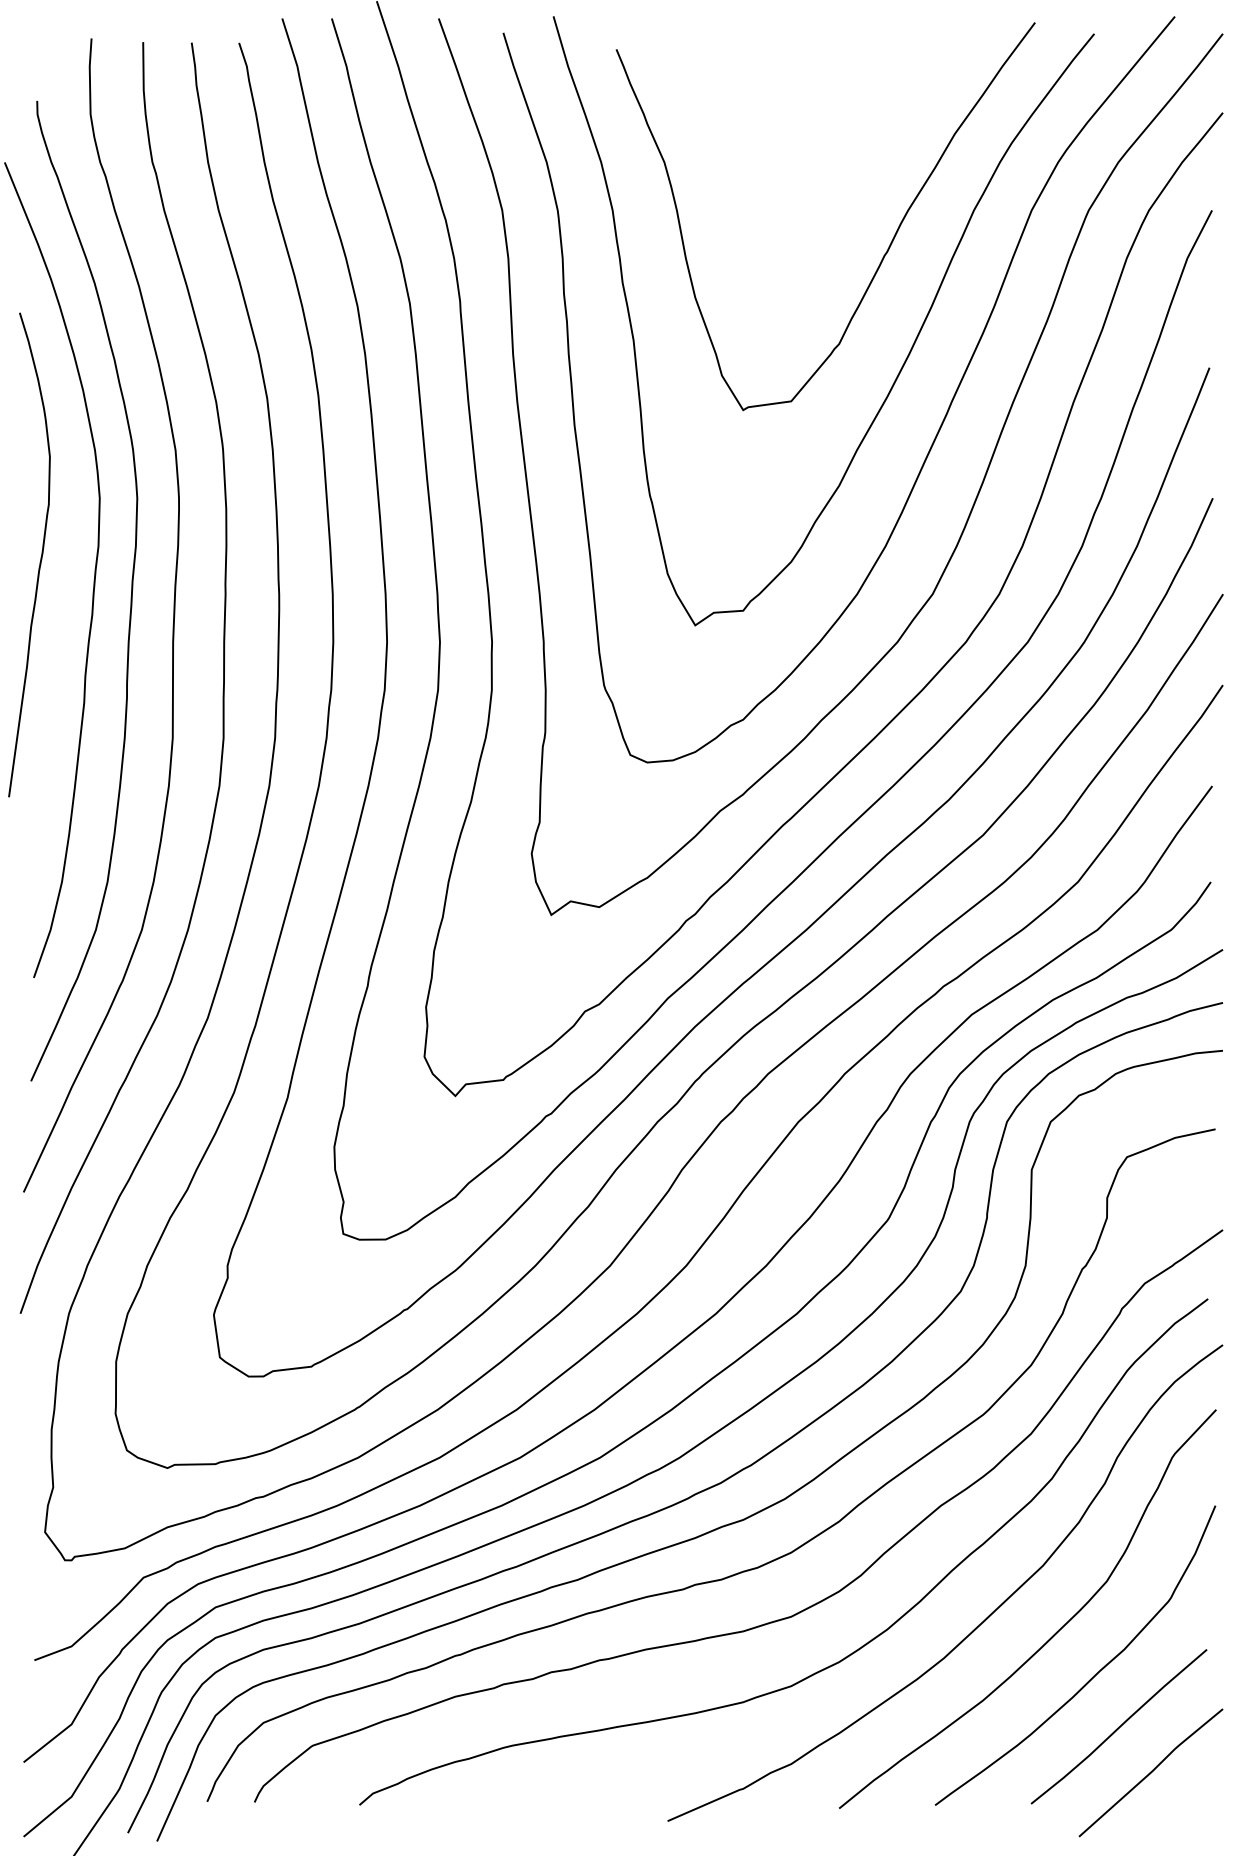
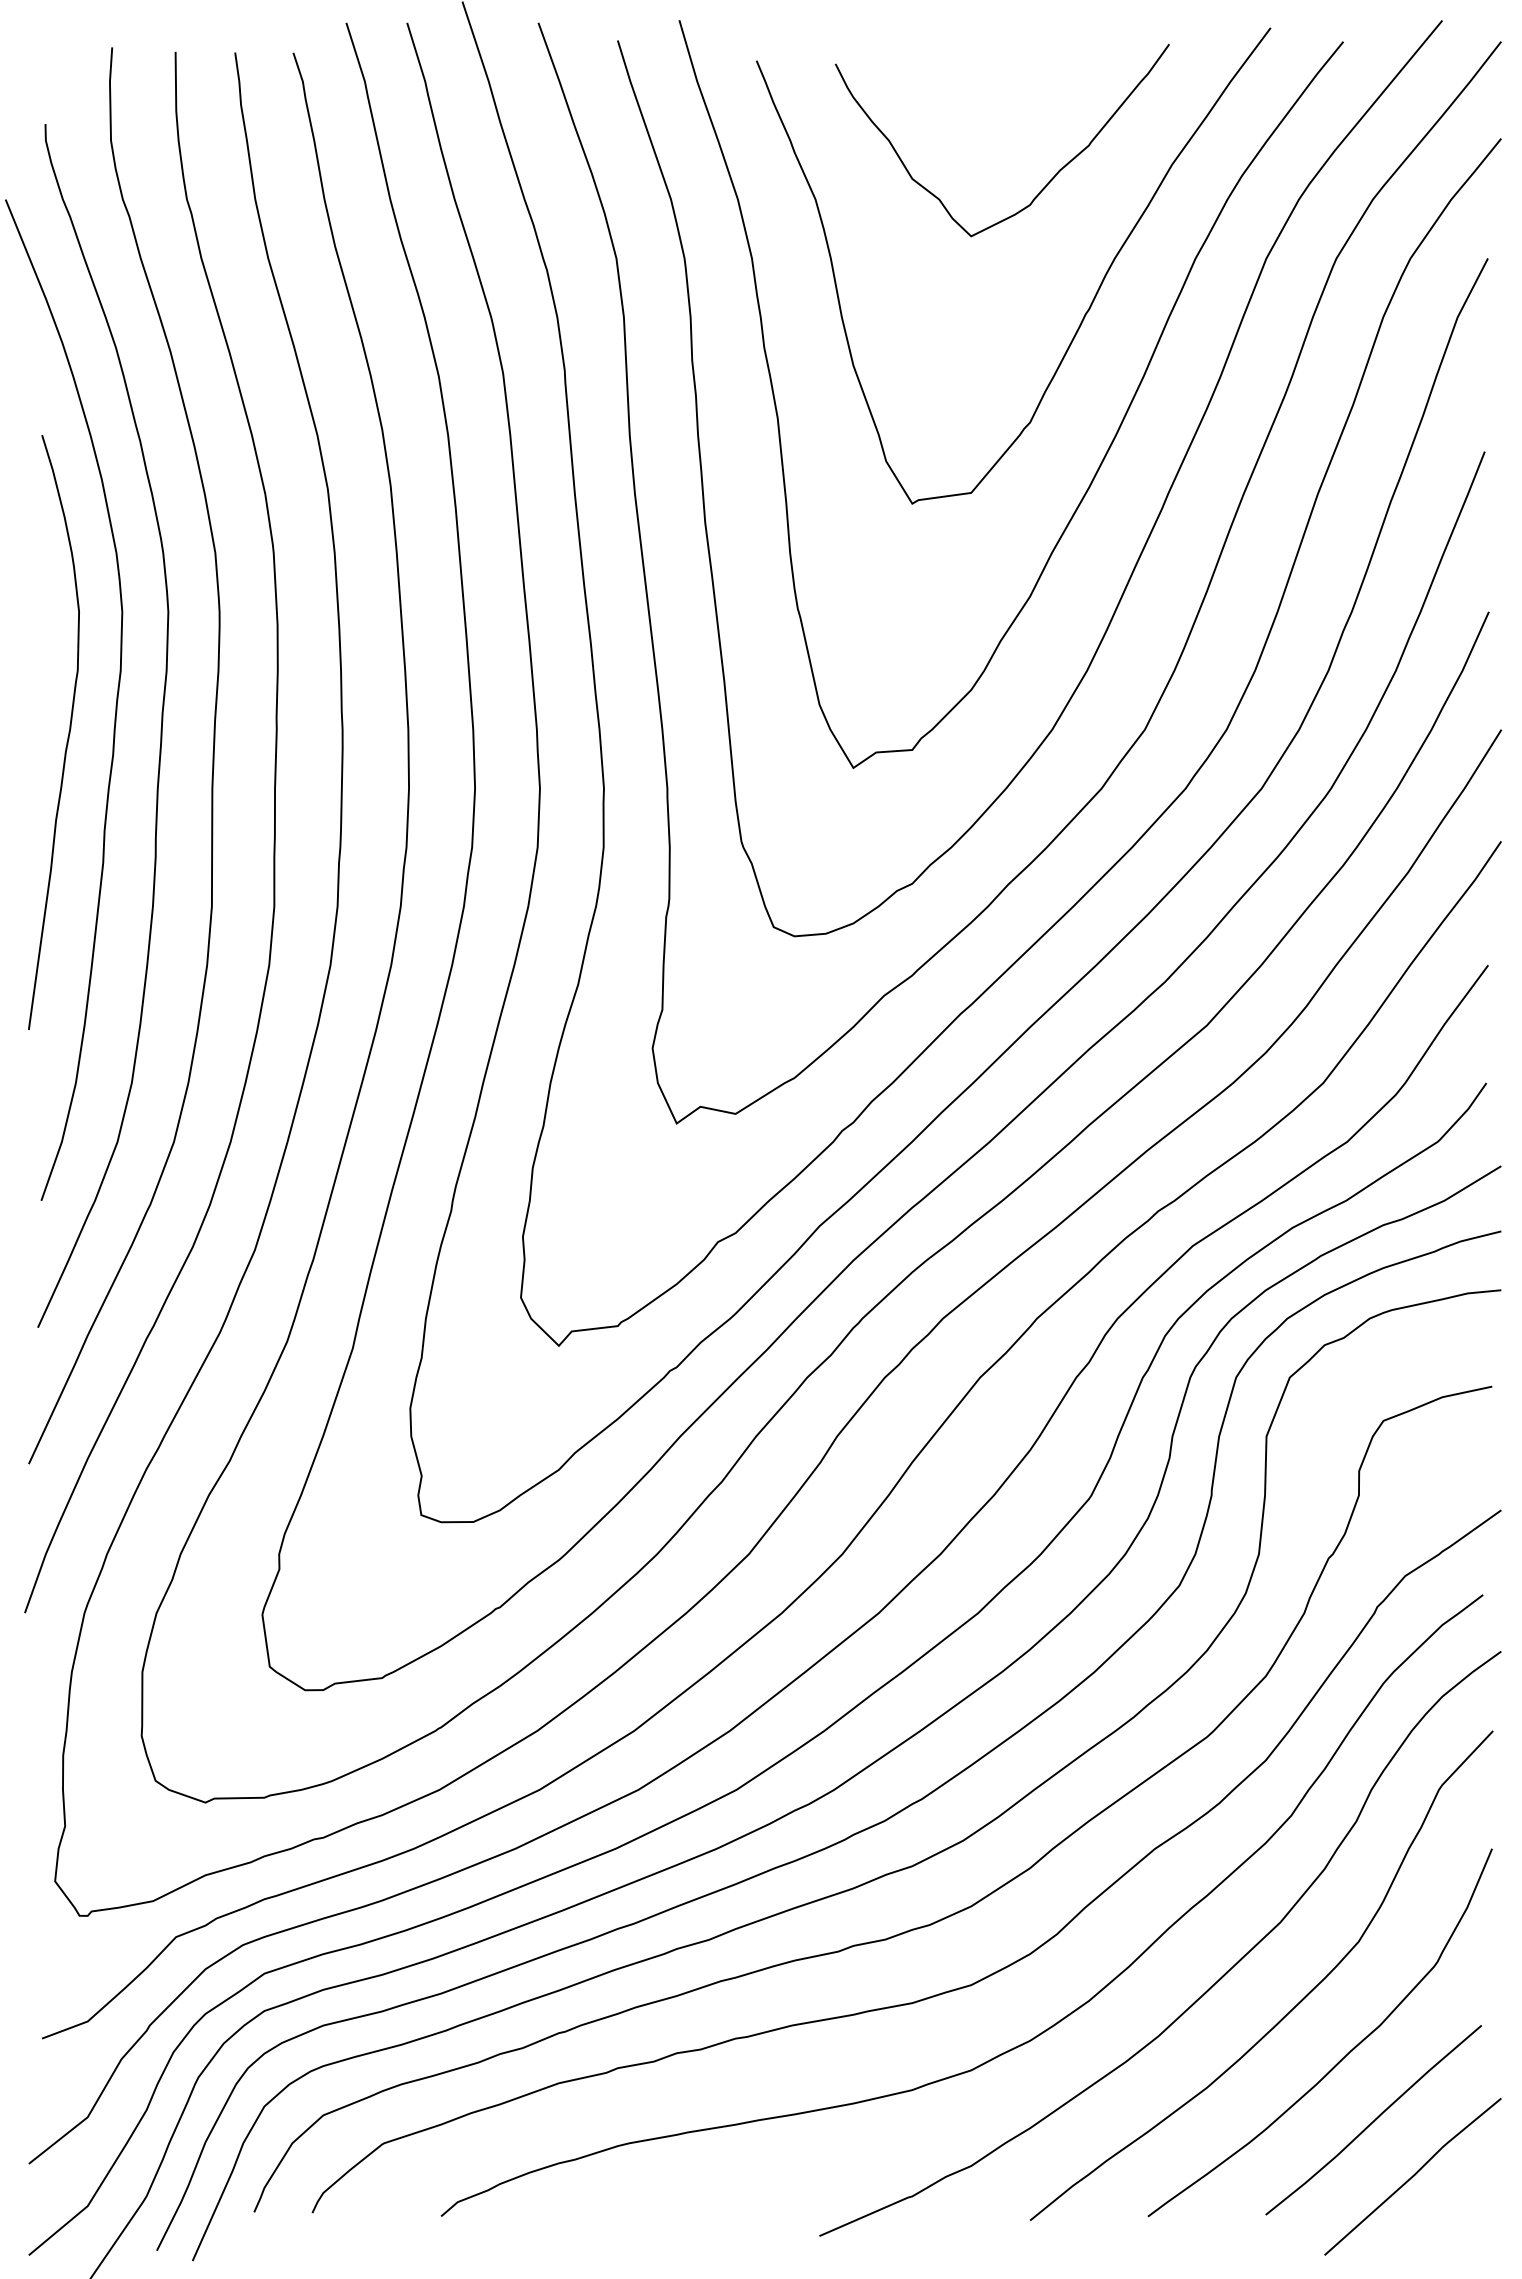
curve: (854, 147) -> (1048, 181), added
curve: (40, 558) -> (67, 736), moved

